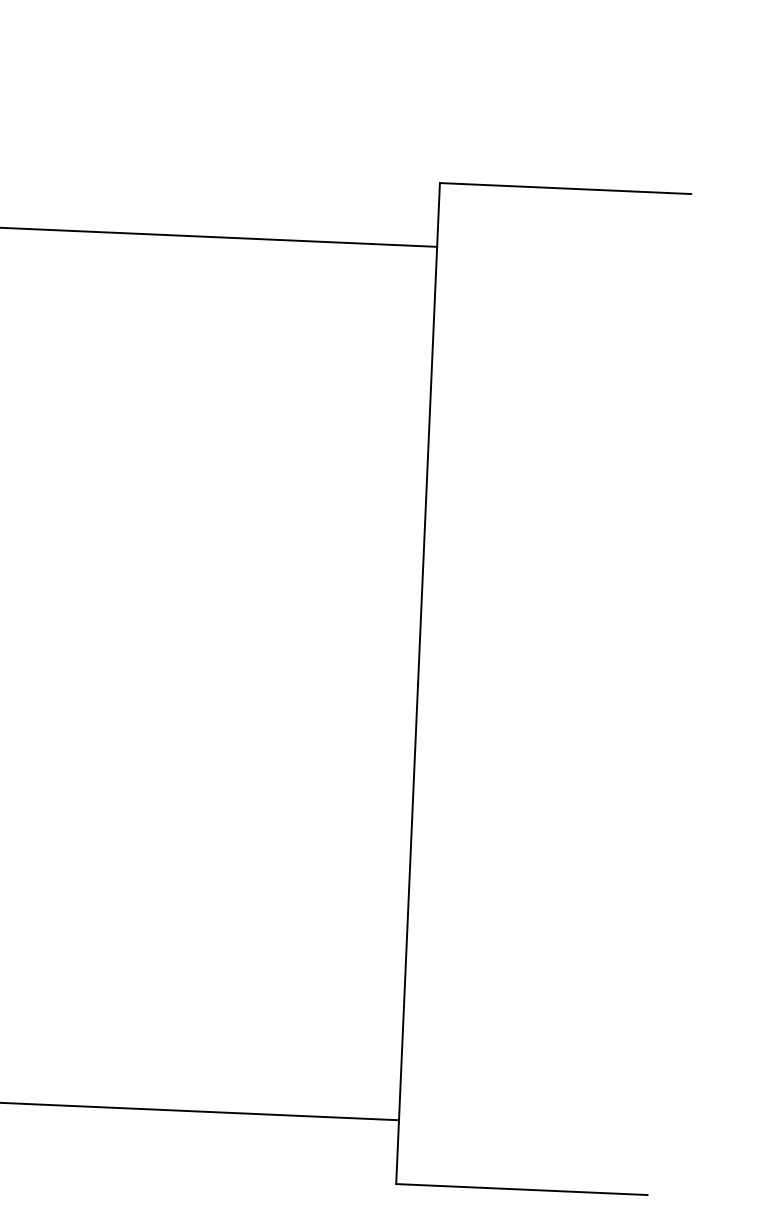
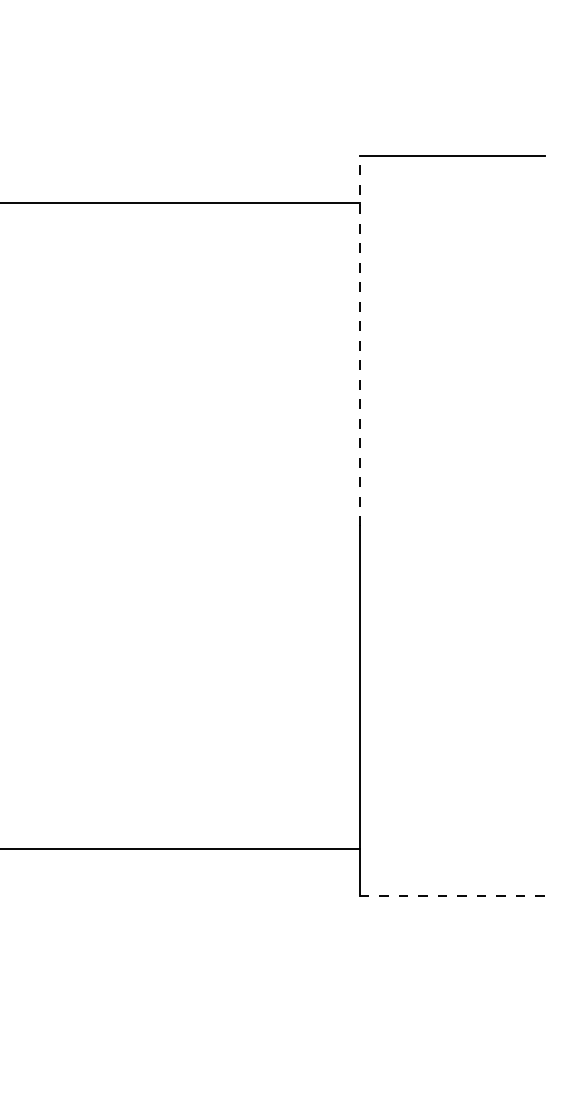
line: (429, 432) -> (359, 340), solid -> dashed
line: (521, 1189) -> (452, 896), solid -> dashed

